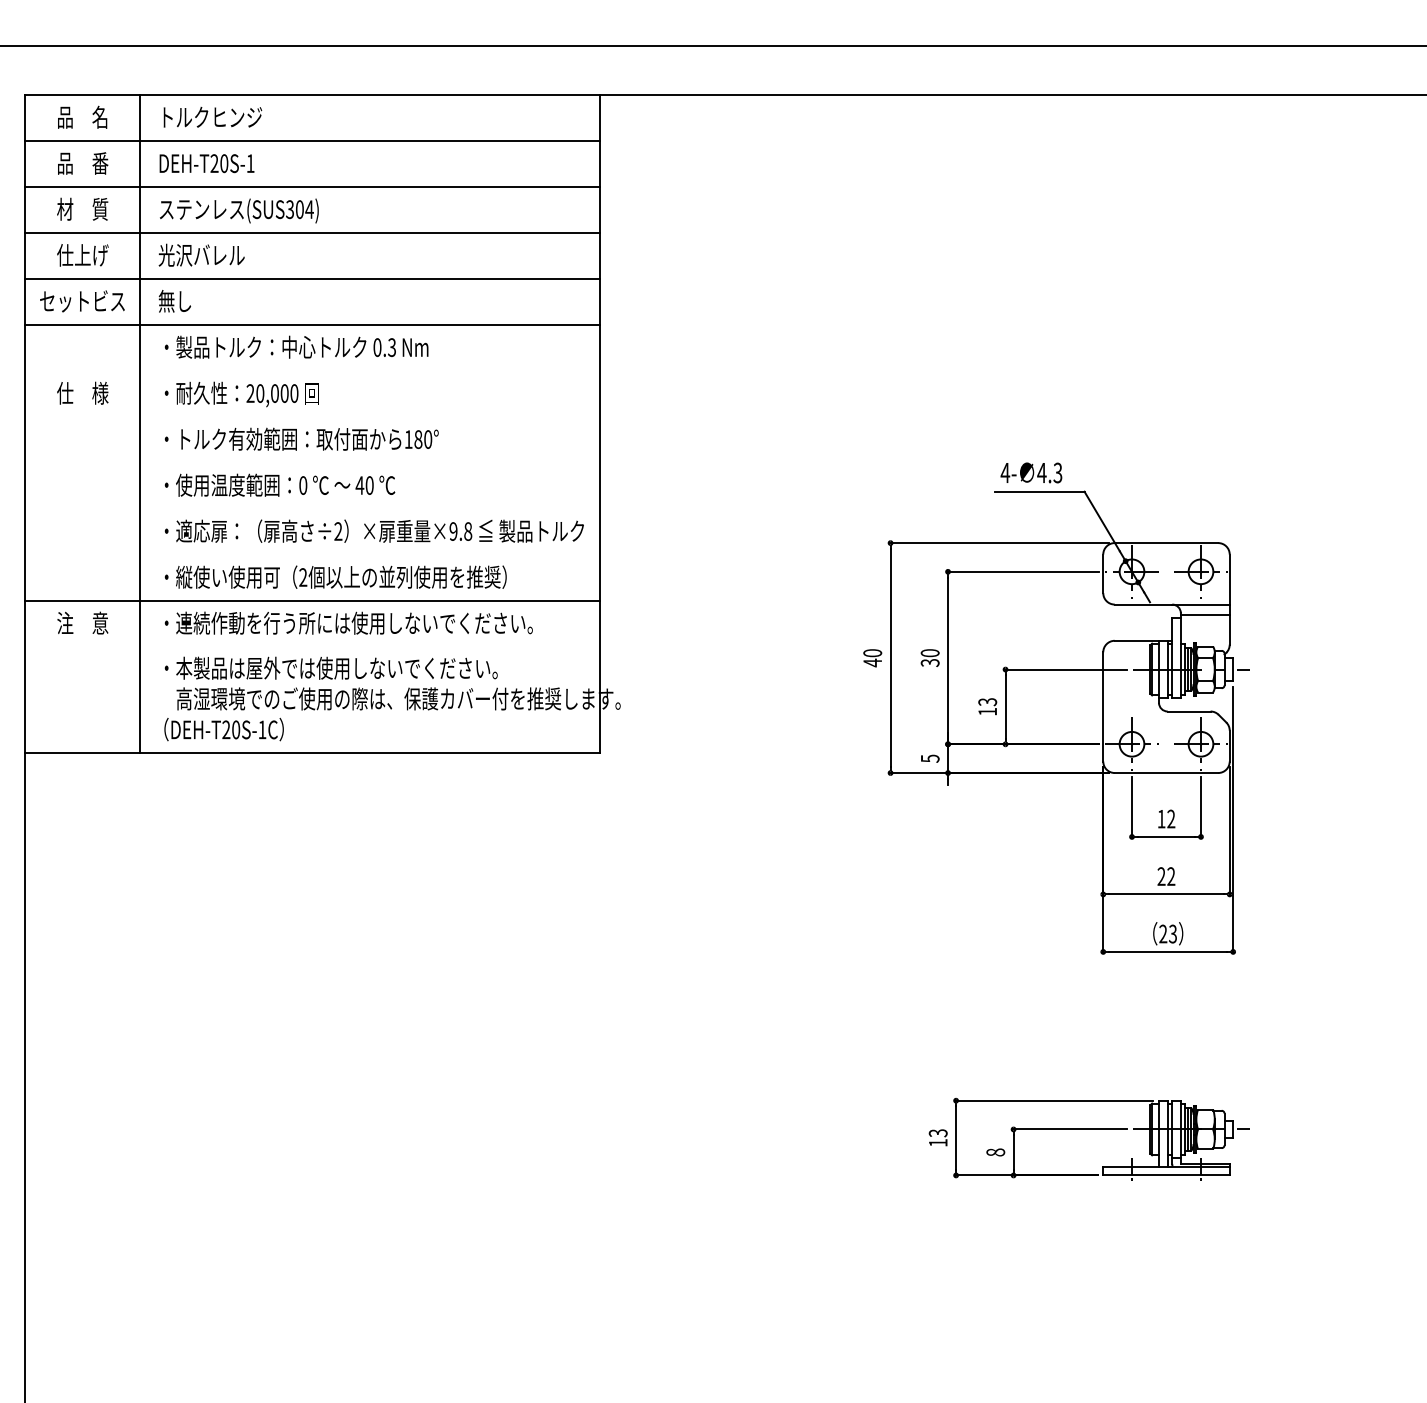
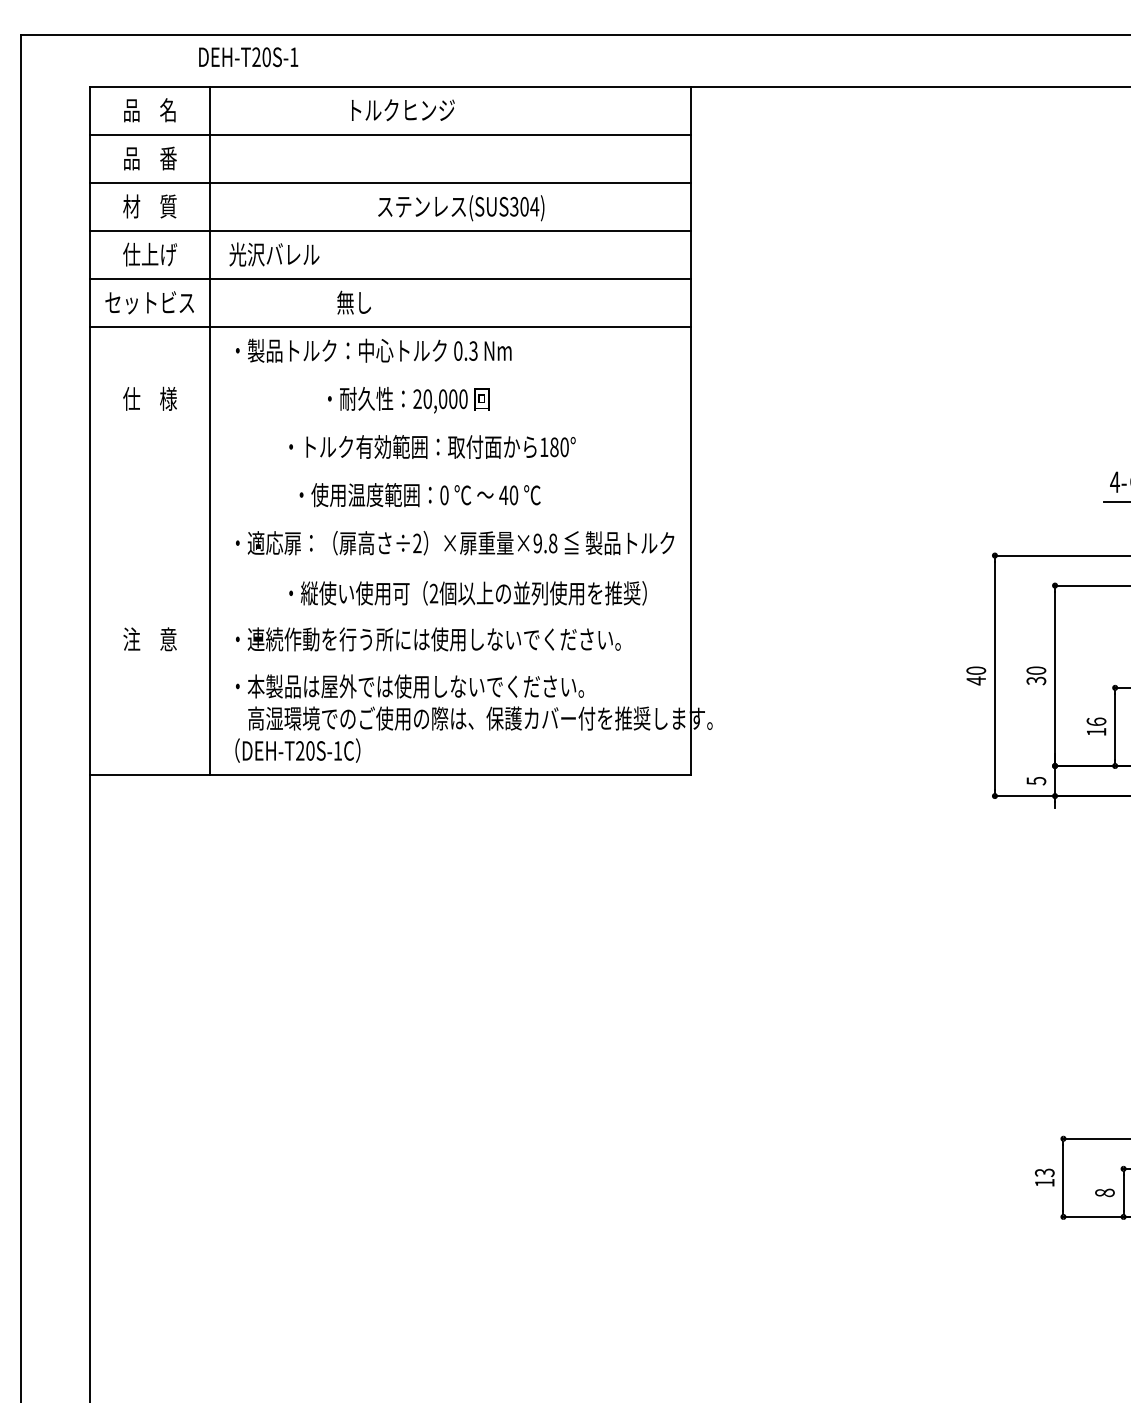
text: (212, 117) -> (402, 110), moved
text: (206, 163) -> (248, 57), moved
text: (239, 210) -> (461, 207), moved
text: (174, 301) -> (353, 302), moved
text: (241, 394) -> (408, 400), moved
text: (301, 438) -> (432, 446), moved
text: (279, 484) -> (419, 494), moved
text: (335, 576) -> (467, 592), moved
line: (312, 600) -> (390, 615), removed
text: (987, 702) -> (1096, 722), 13 -> 16

